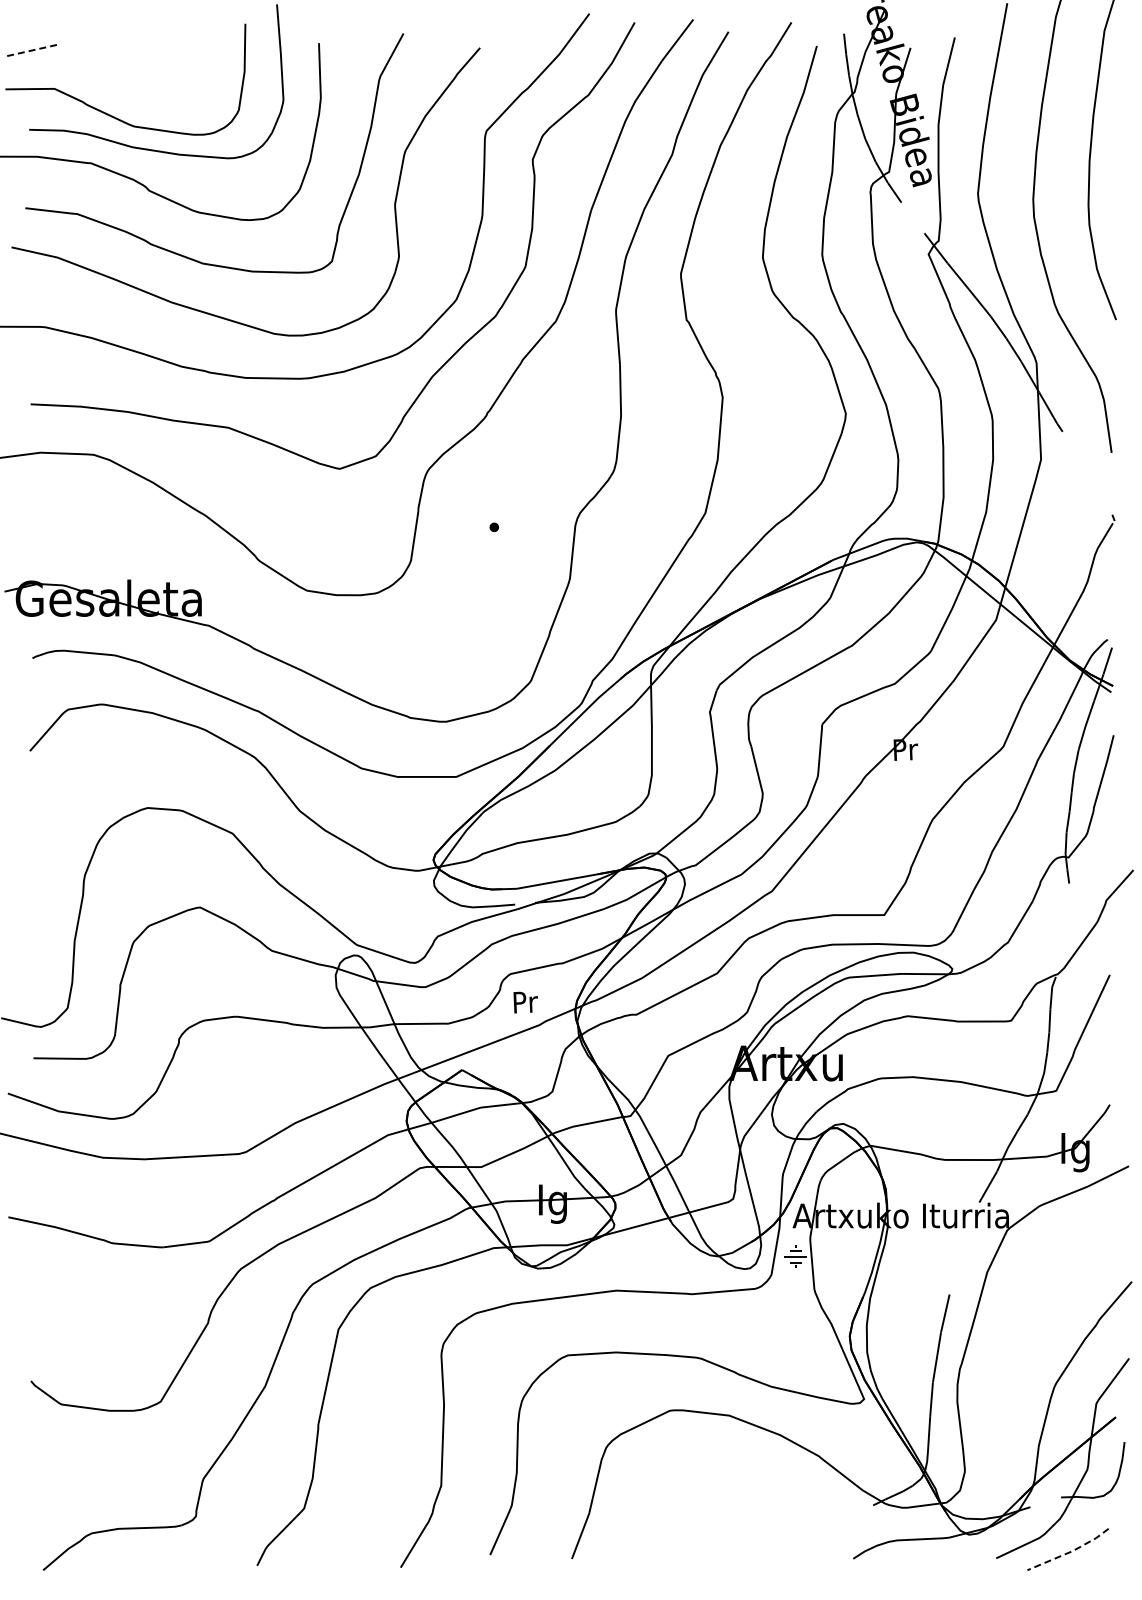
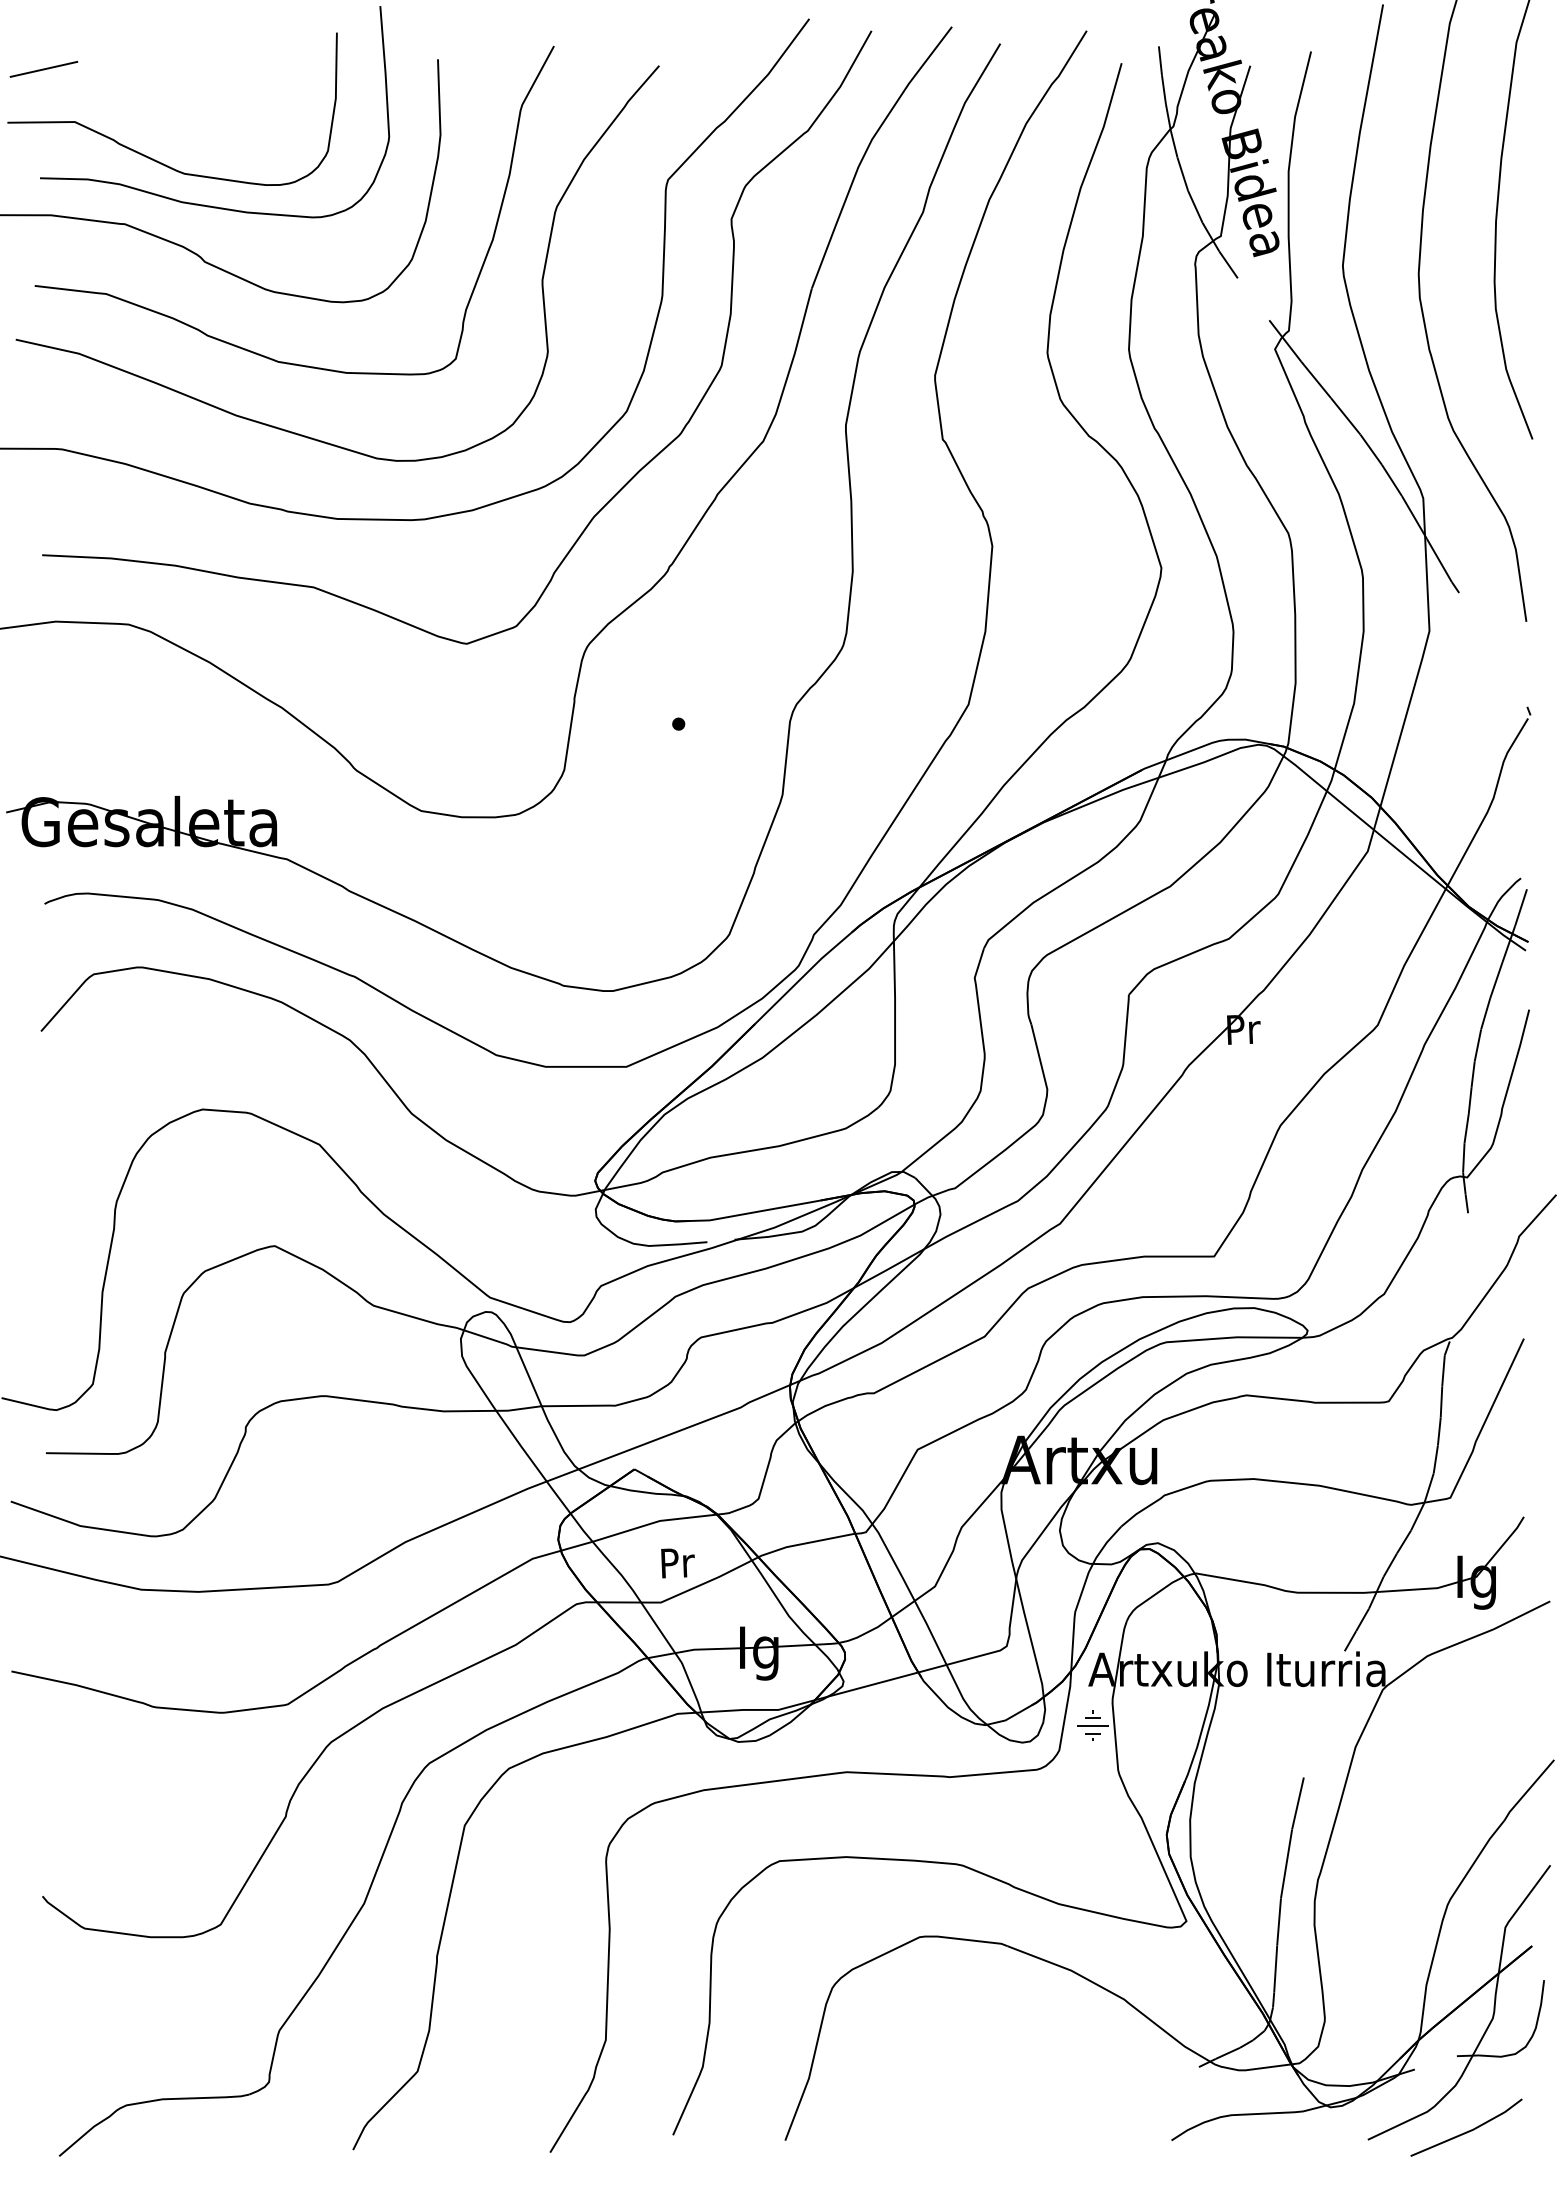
line: (31, 50) -> (43, 69), dashed -> solid
text: (525, 1002) -> (677, 1563), moved
line: (1070, 1552) -> (1469, 2131), dashed -> solid

